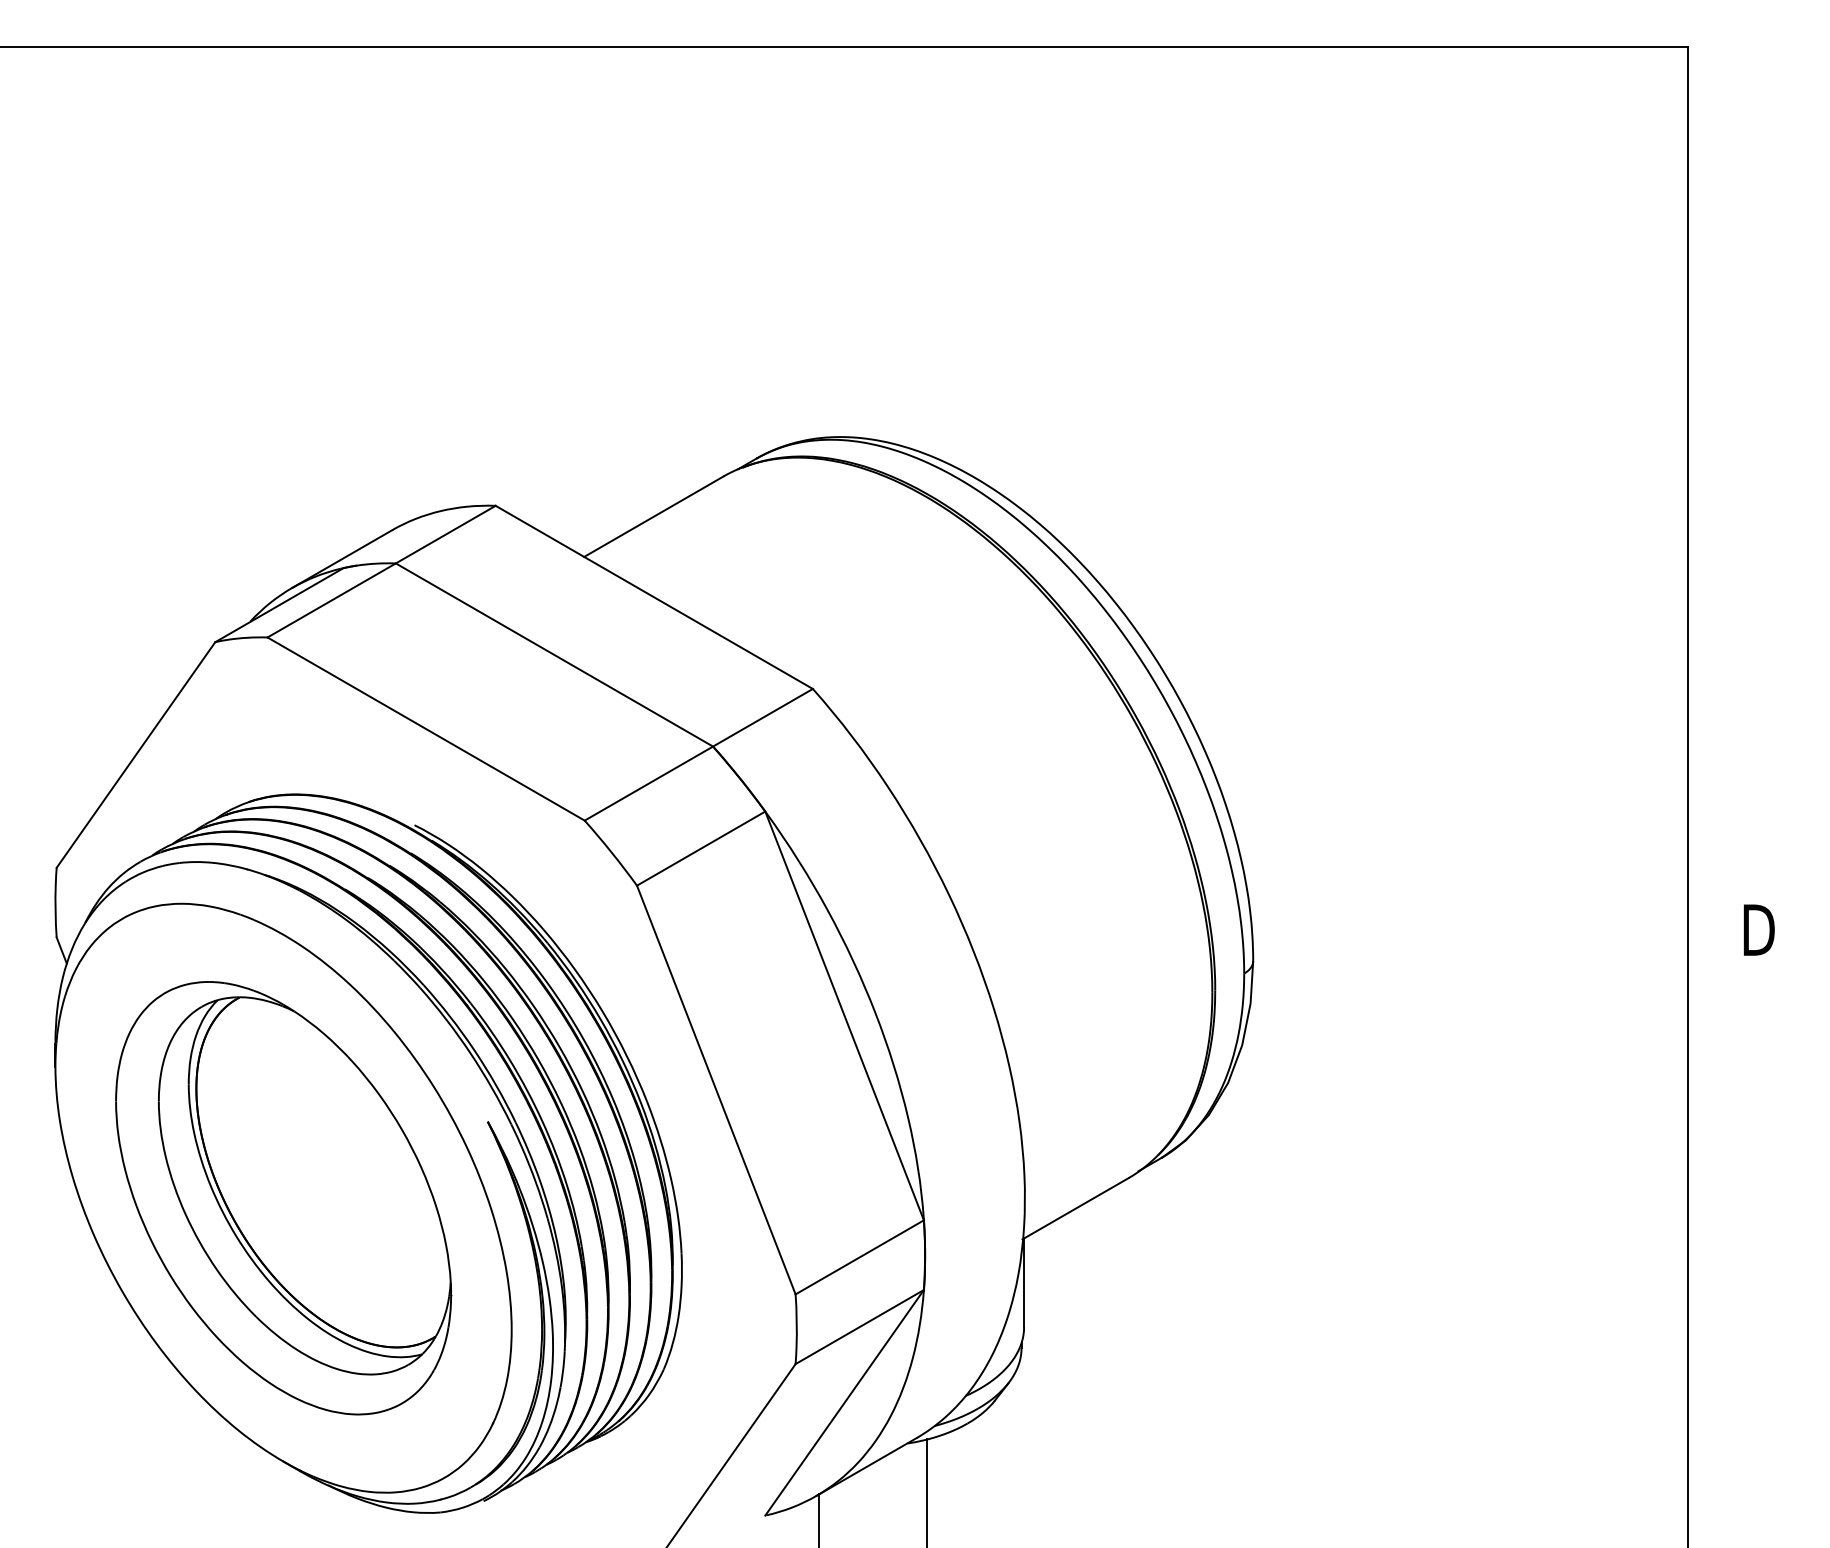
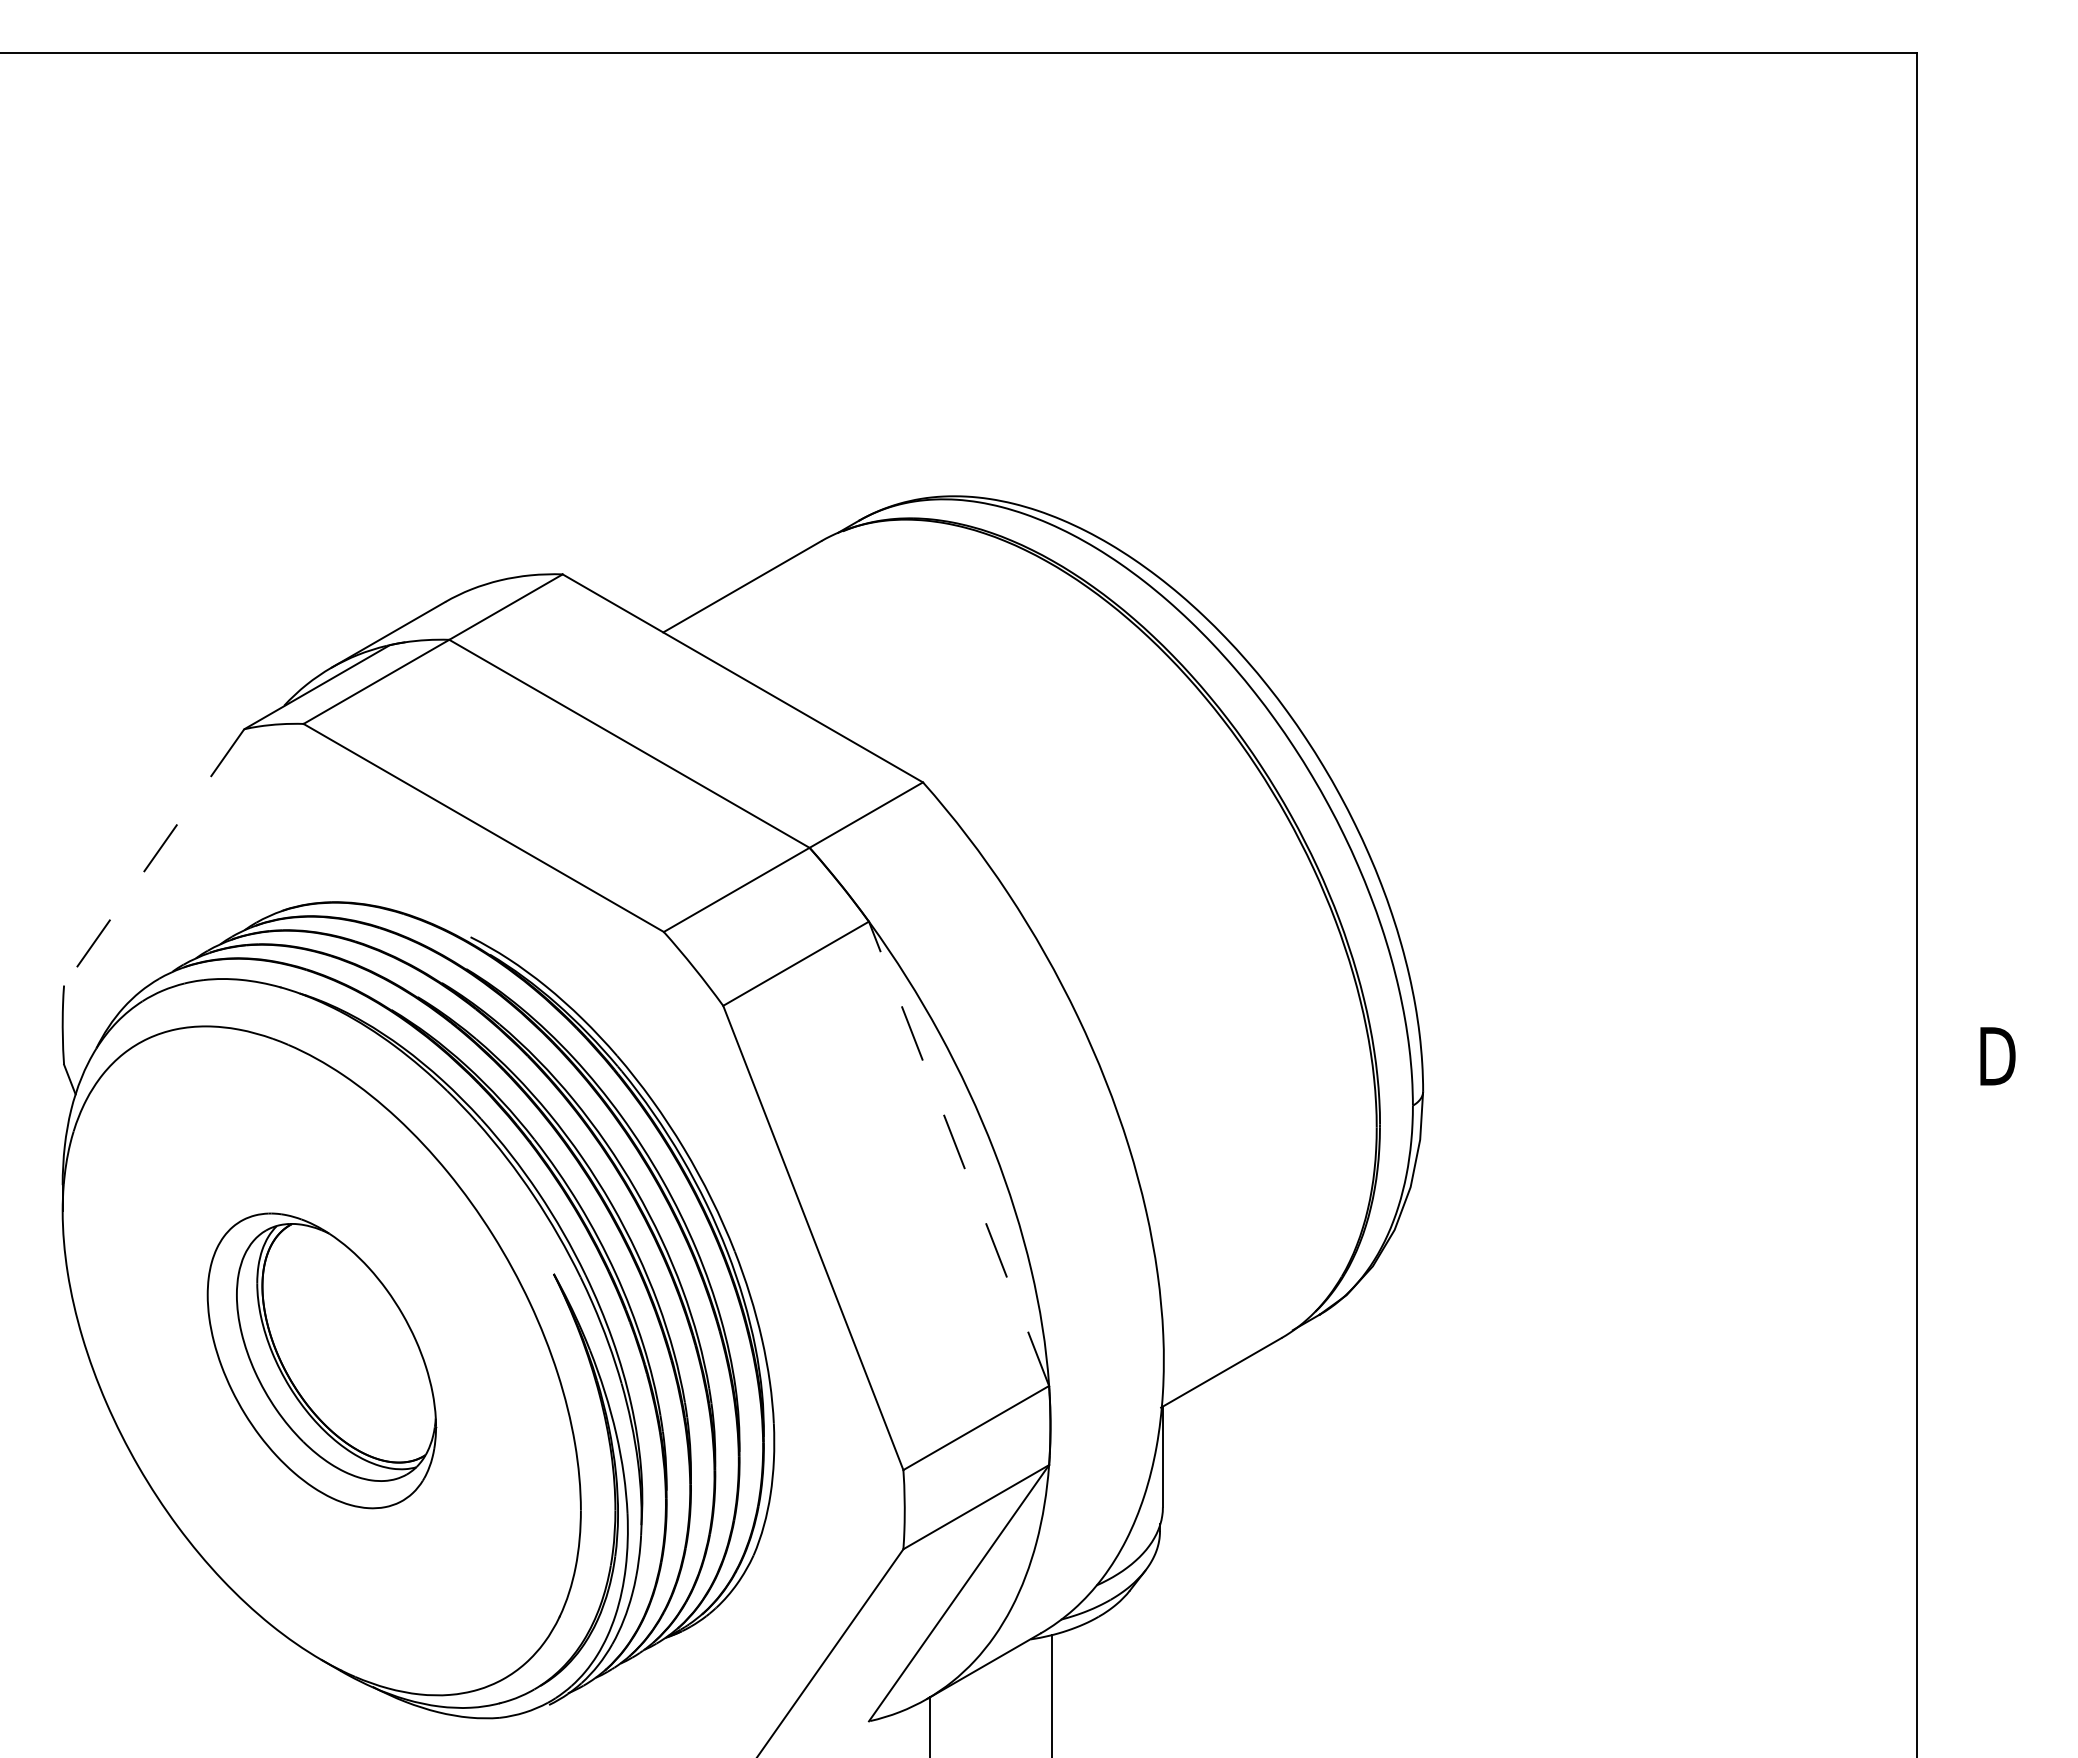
line: (136, 755) -> (154, 857), solid -> dashed
line: (844, 1015) -> (958, 1153), solid -> dashed
part: (283, 1197) -> (321, 1360), size x0.6

